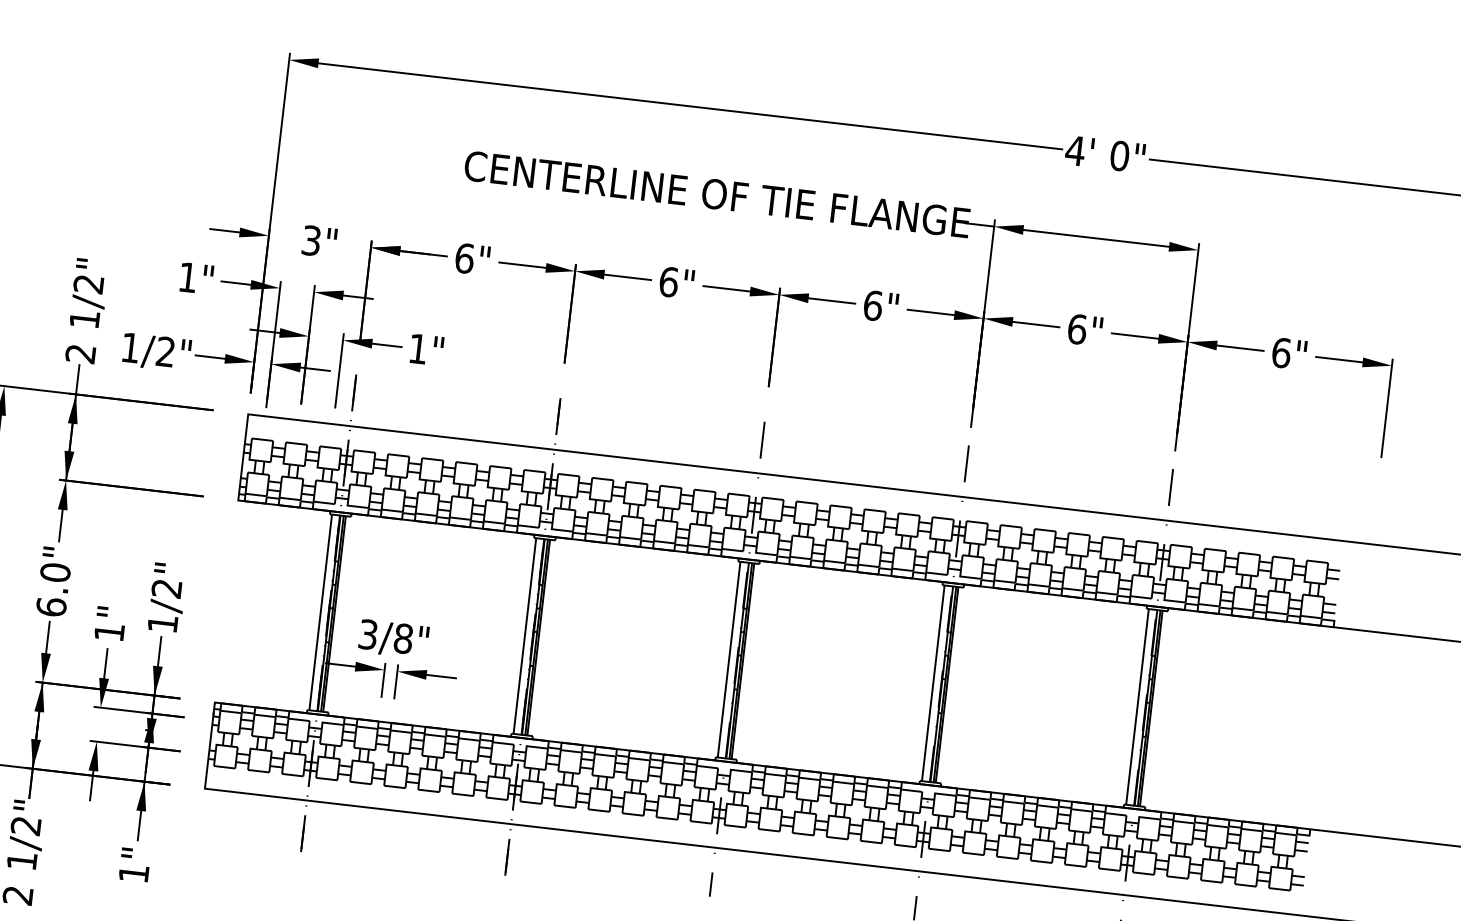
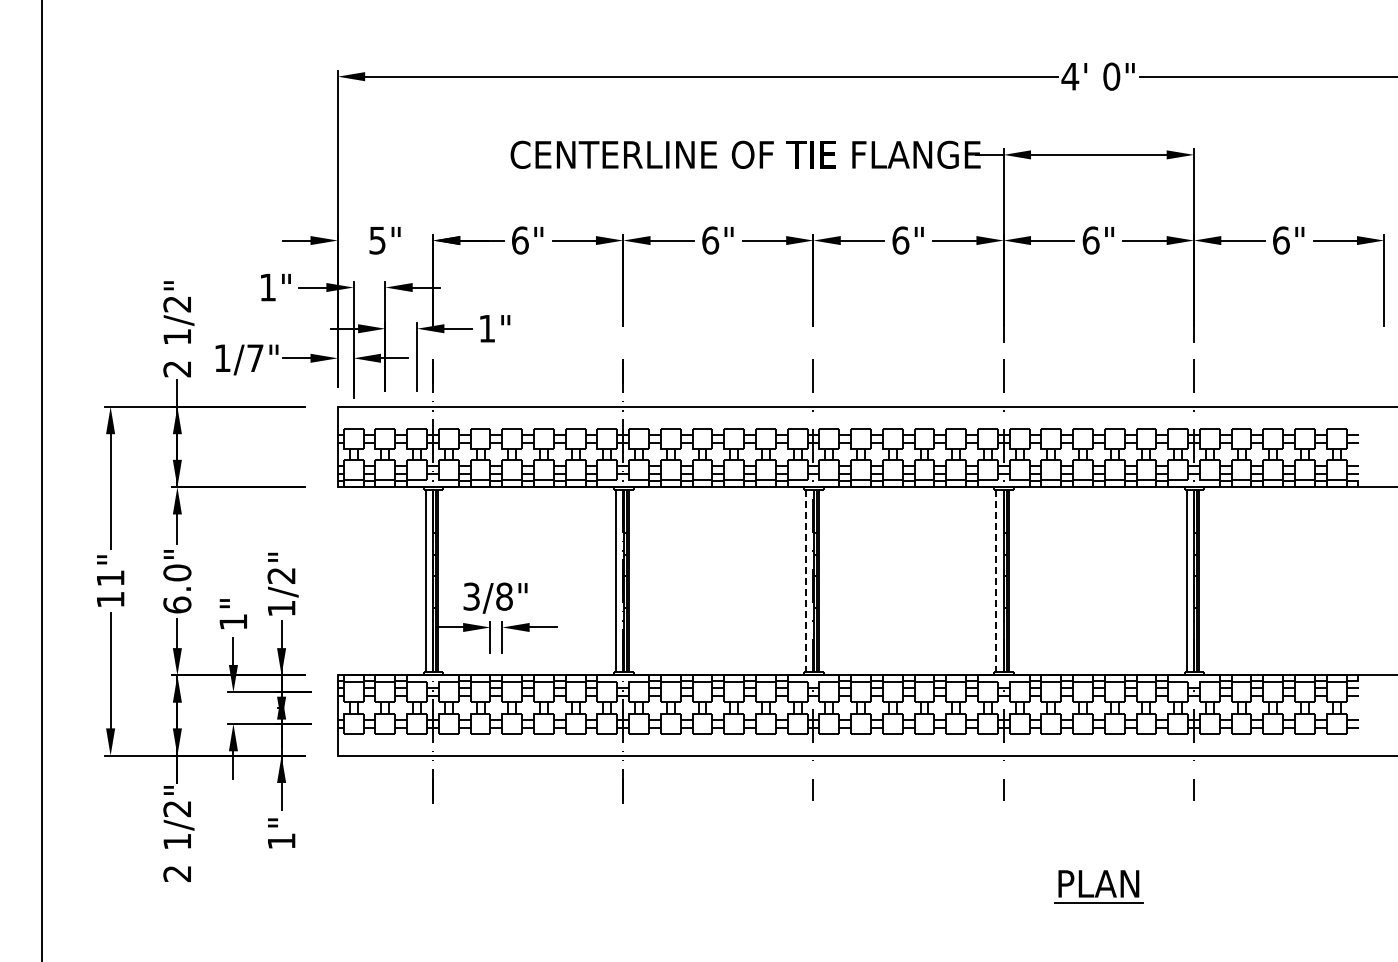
text: (311, 240) -> (377, 240), 3" -> 5"
text: (166, 351) -> (255, 357), 1/2" -> 1/7"
line: (729, 659) -> (806, 581), solid -> dashed
line: (933, 683) -> (996, 581), solid -> dashed

